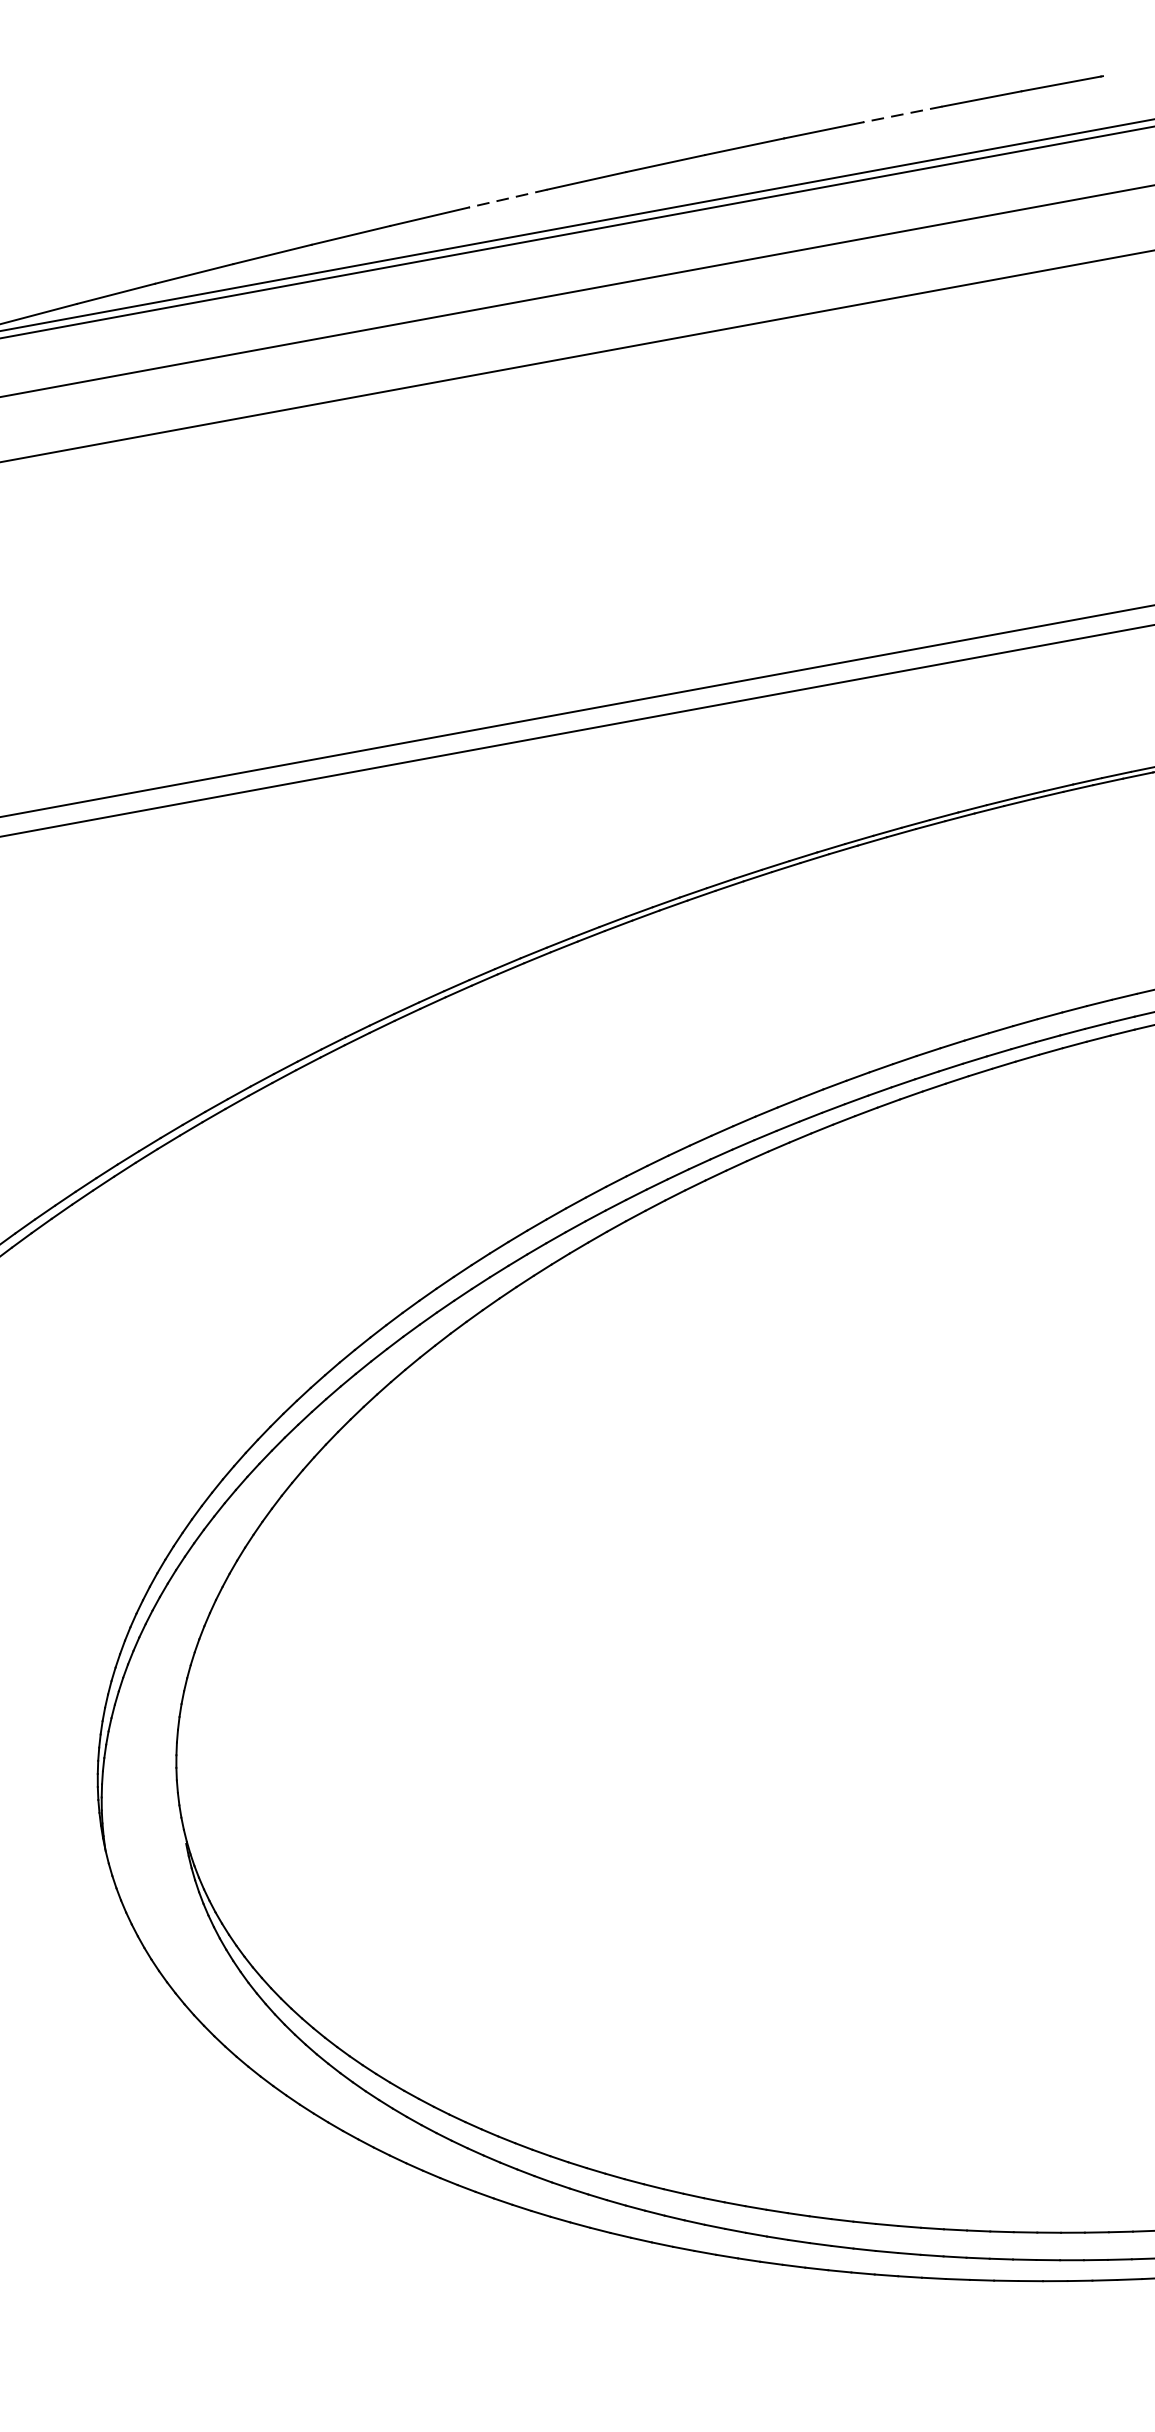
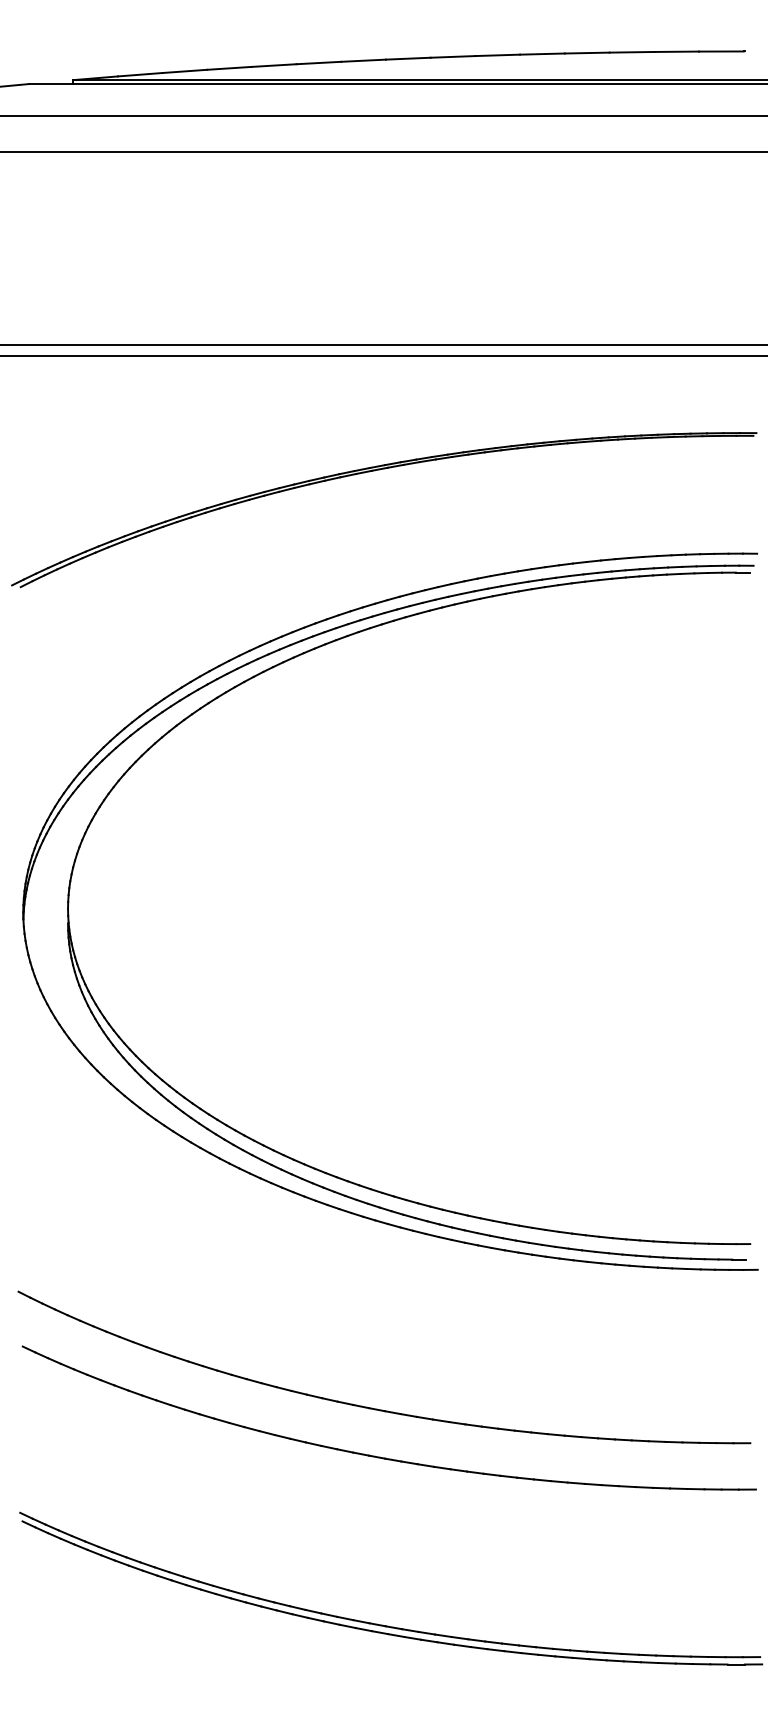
line: (902, 114) -> (631, 52), dashed -> solid
line: (506, 198) -> (407, 58), dashed -> solid

